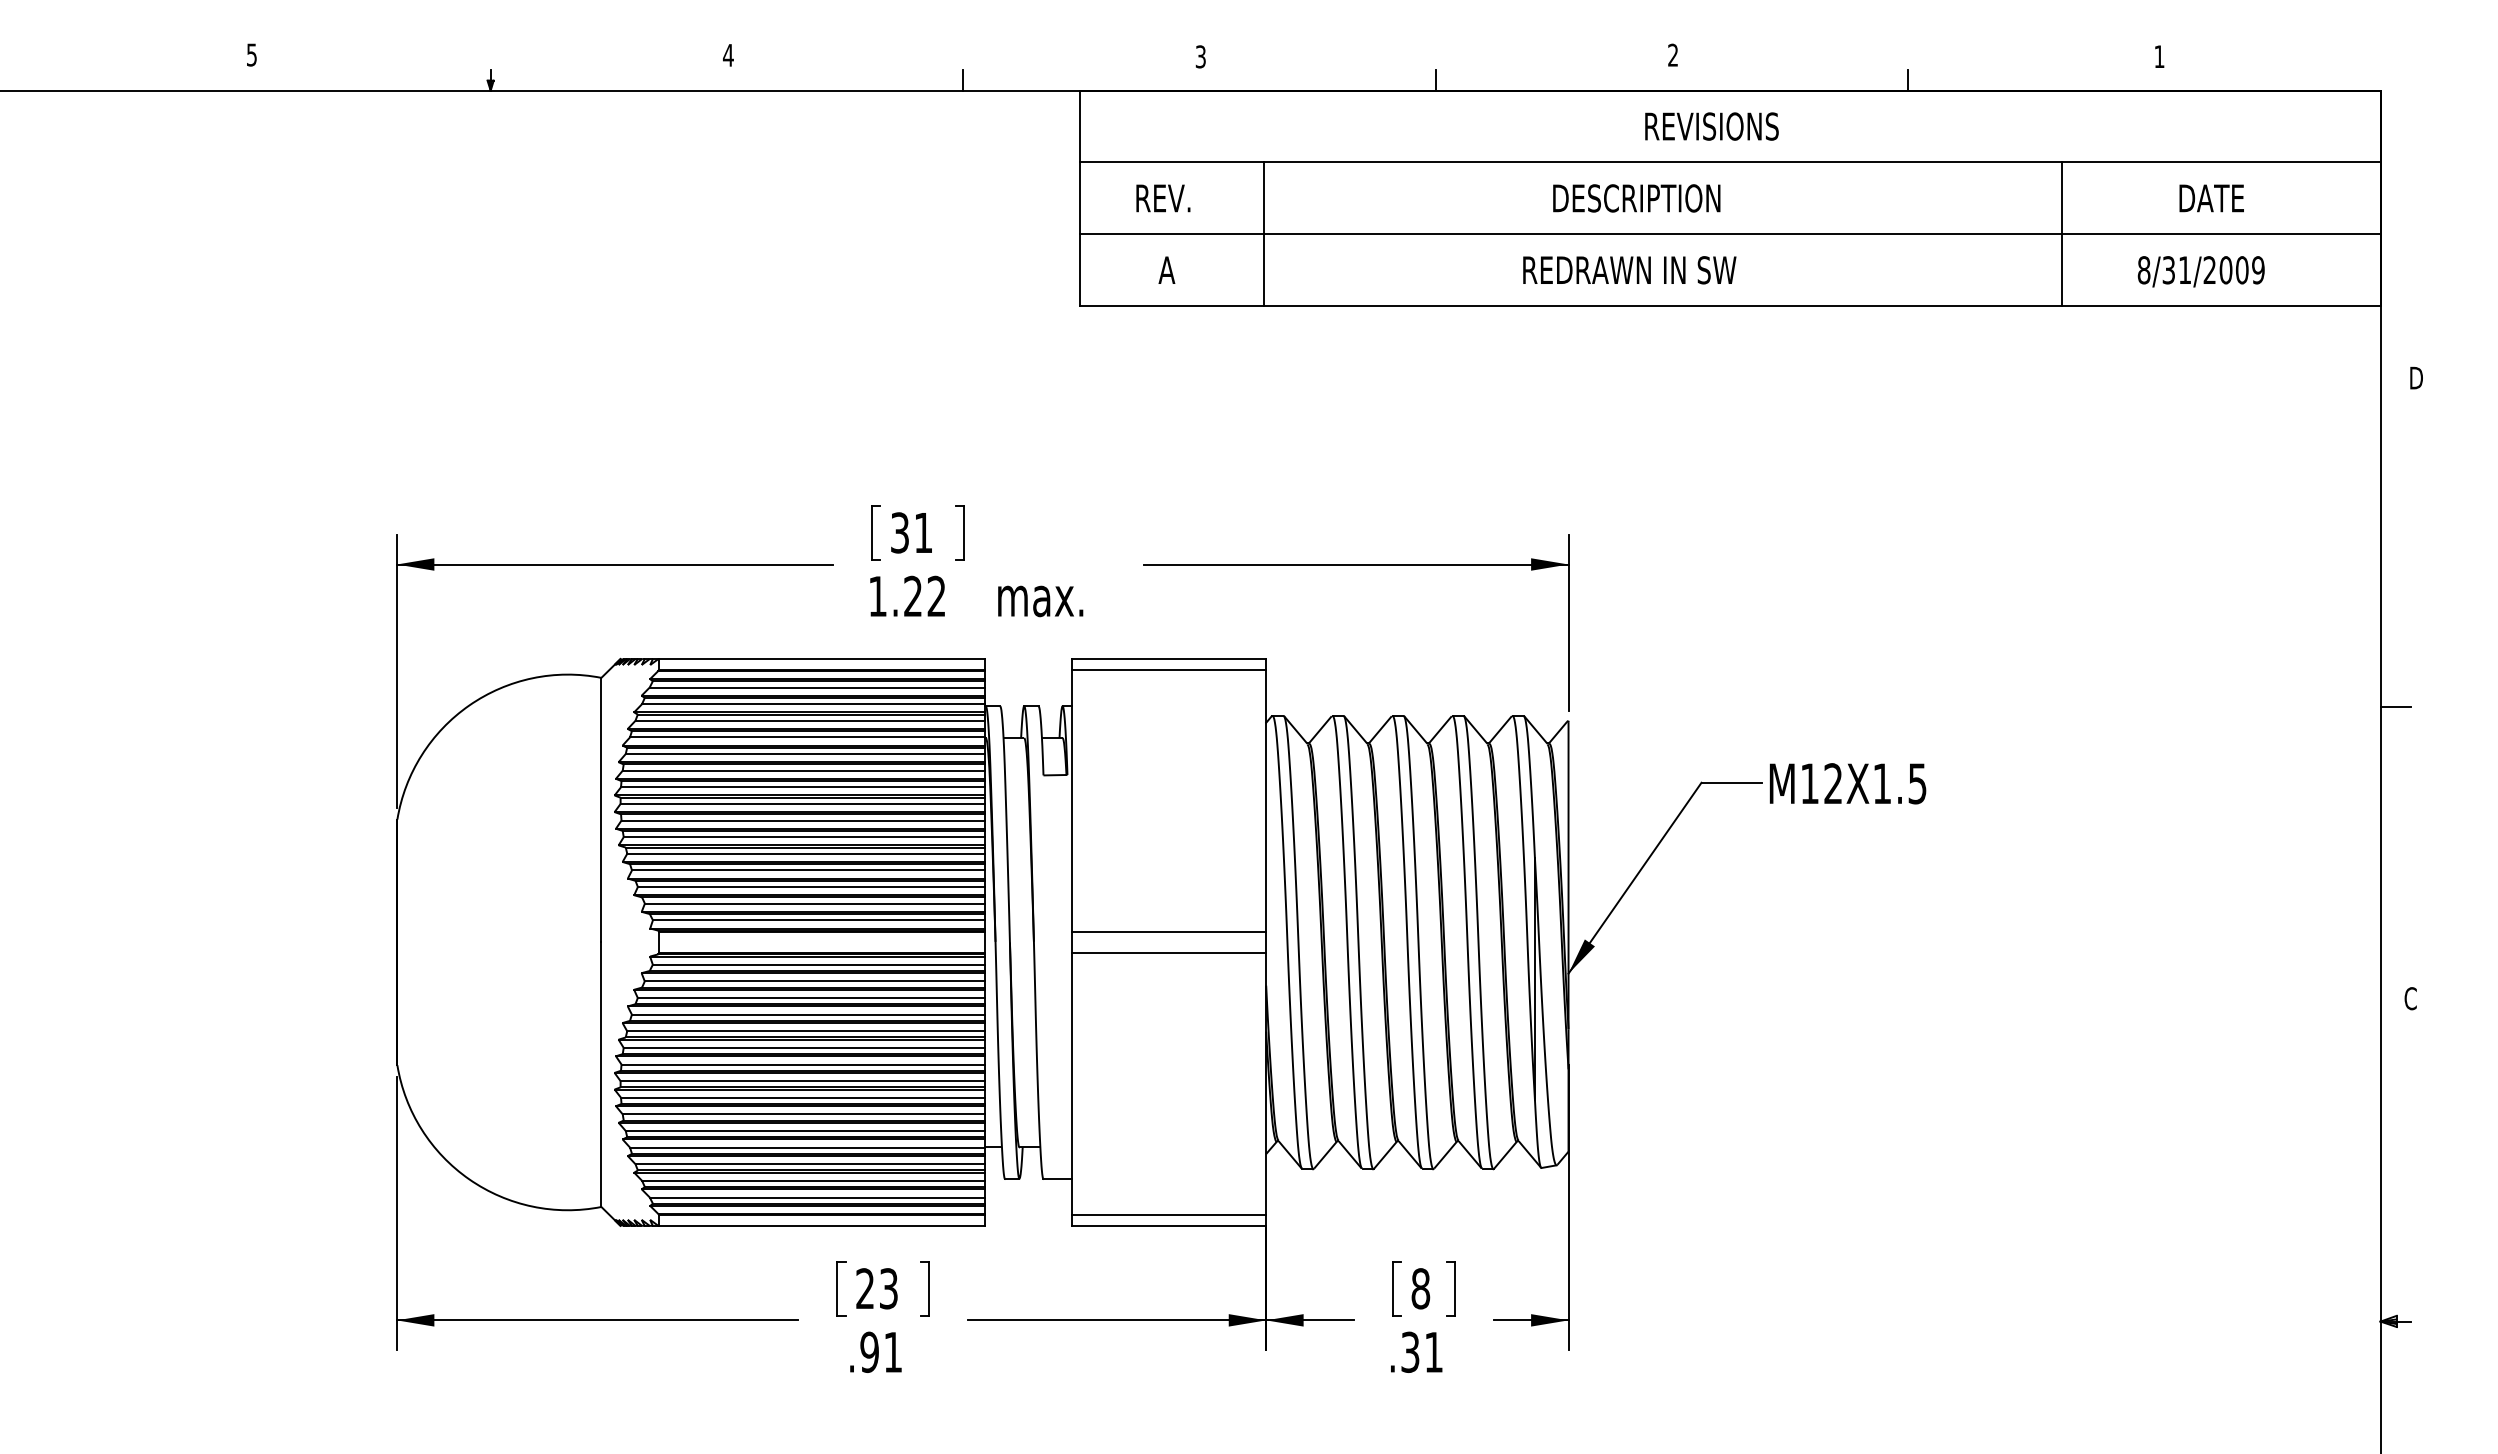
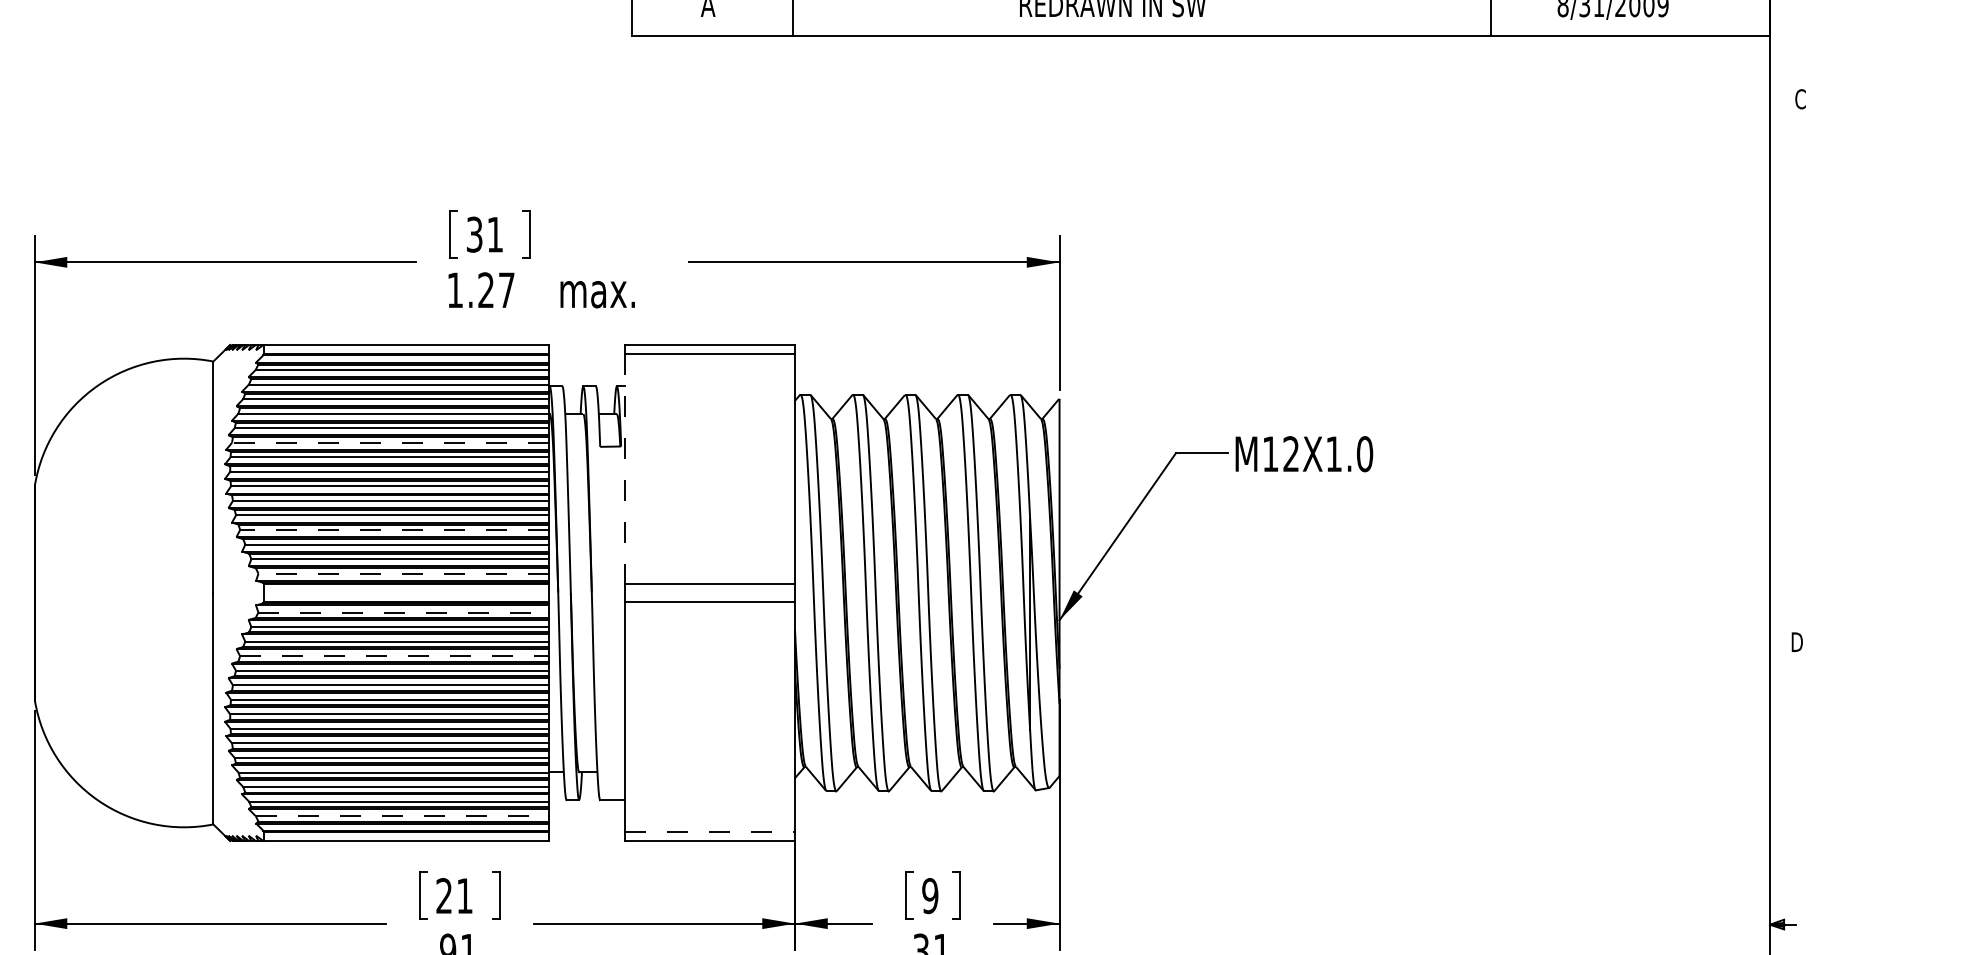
text: (2415, 377) -> (1800, 98), D -> C
text: (936, 595) -> (506, 289), 1.22 -> 1.27
line: (2395, 706) -> (1783, 386), removed
line: (803, 770) -> (390, 442), solid -> dashed
text: (1917, 783) -> (1364, 453), M12X1.5 -> M12X1.0
line: (1072, 800) -> (625, 468), solid -> dashed
line: (808, 870) -> (394, 530), solid -> dashed
line: (818, 920) -> (403, 573), solid -> dashed
line: (819, 964) -> (404, 612), solid -> dashed
text: (2411, 998) -> (1797, 642), C -> D
line: (808, 1014) -> (394, 656), solid -> dashed
line: (817, 1197) -> (402, 816), solid -> dashed
line: (1169, 1215) -> (710, 831), solid -> dashed
text: (888, 1288) -> (464, 895), 23 -> 21
text: (1420, 1288) -> (930, 895), 8 -> 9

